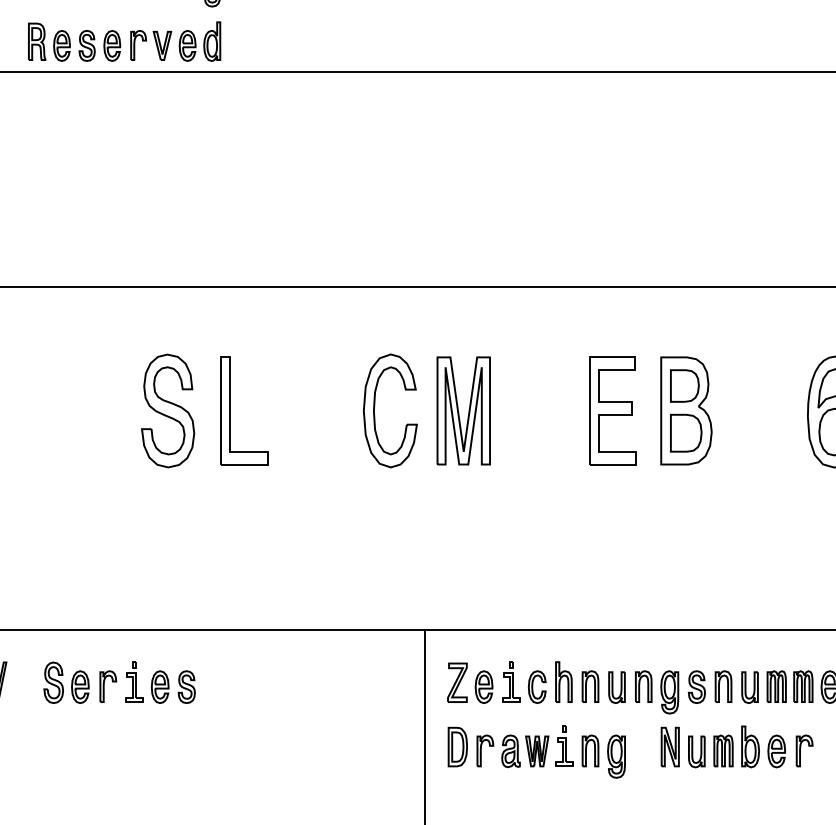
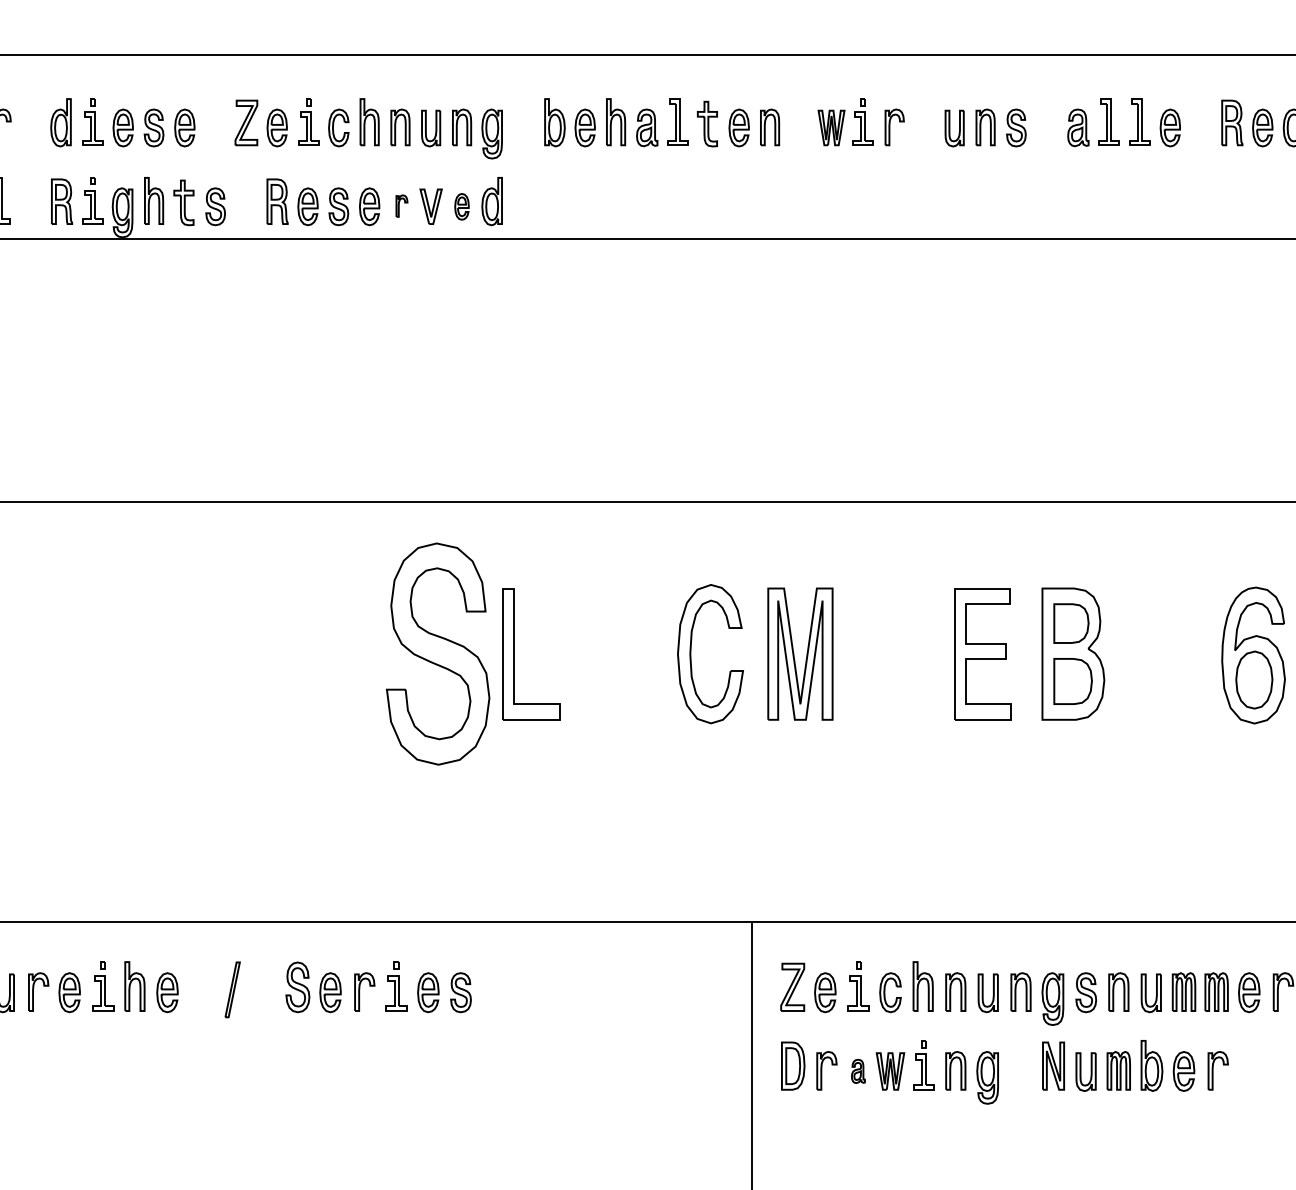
part: (138, 44) -> (401, 205), size x0.6
part: (187, 45) -> (461, 206), size x0.7
part: (167, 411) -> (437, 654), size x1.6
part: (511, 751) -> (858, 1071), size x0.6

